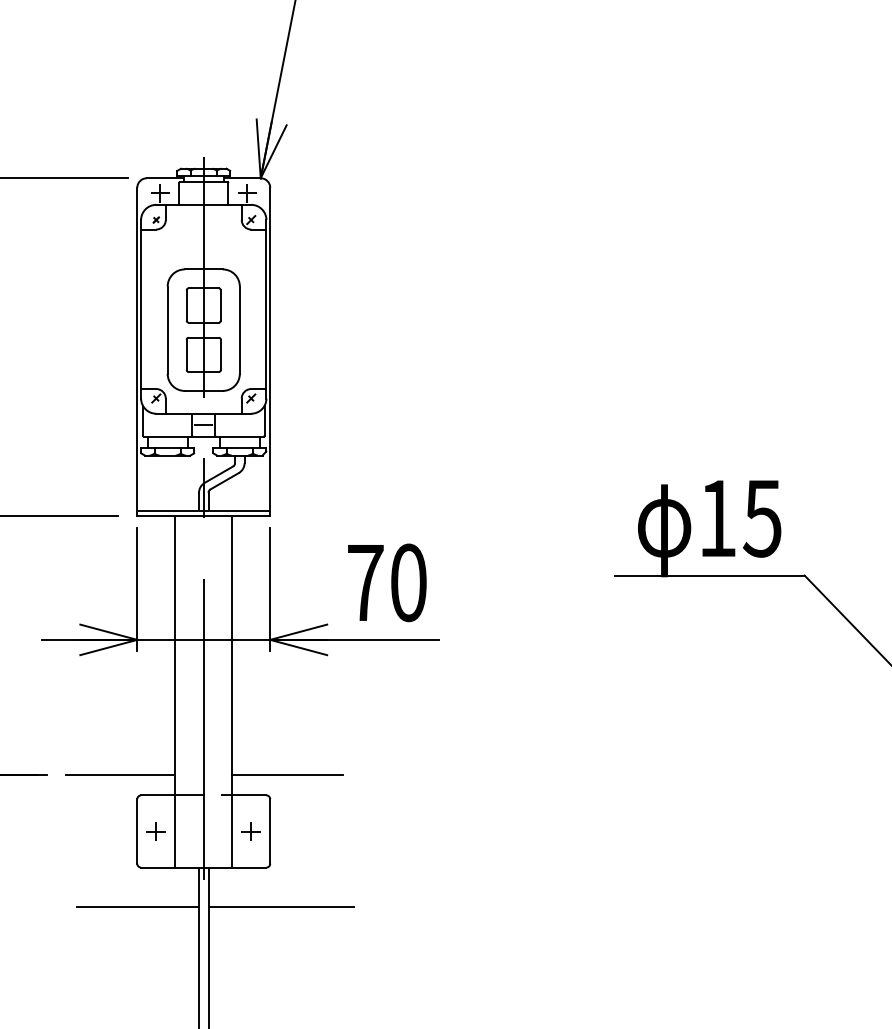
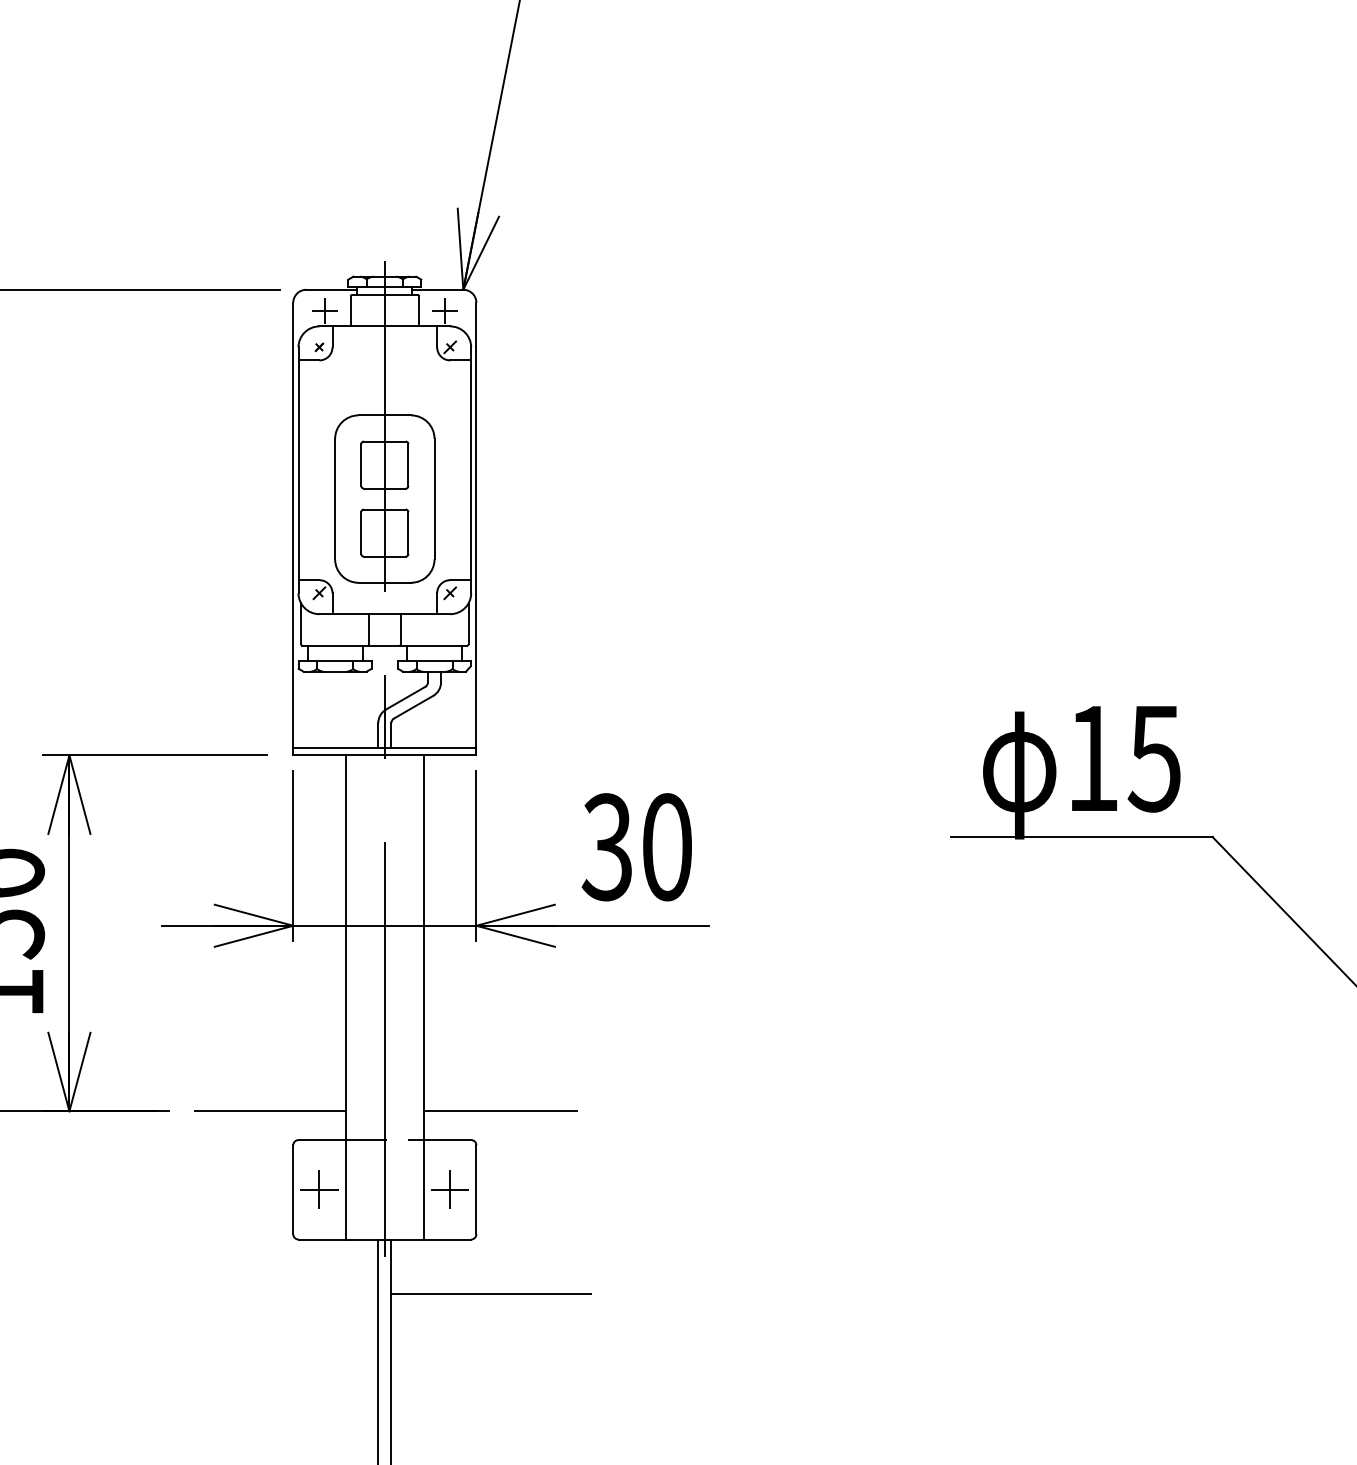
line: (203, 424) -> (384, 629), removed
text: (364, 583) -> (606, 847), 70 -> 30
part: (156, 831) -> (319, 1189), size x1.4
part: (251, 831) -> (450, 1189), size x1.4
line: (137, 907) -> (293, 1294), removed

